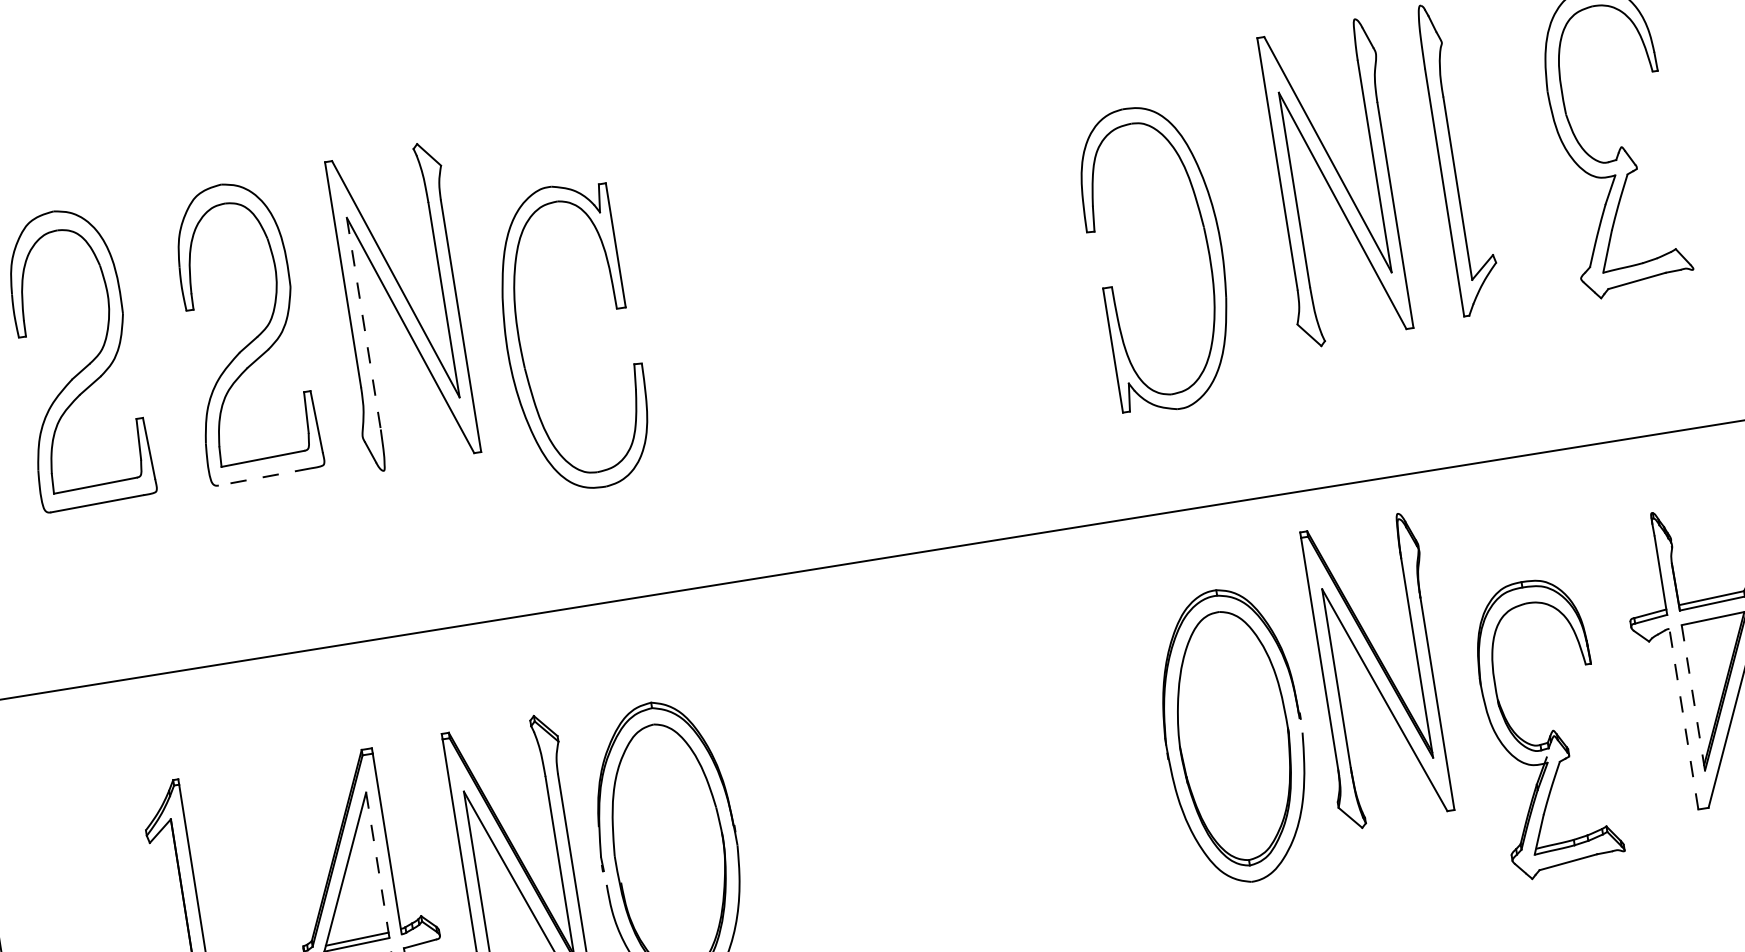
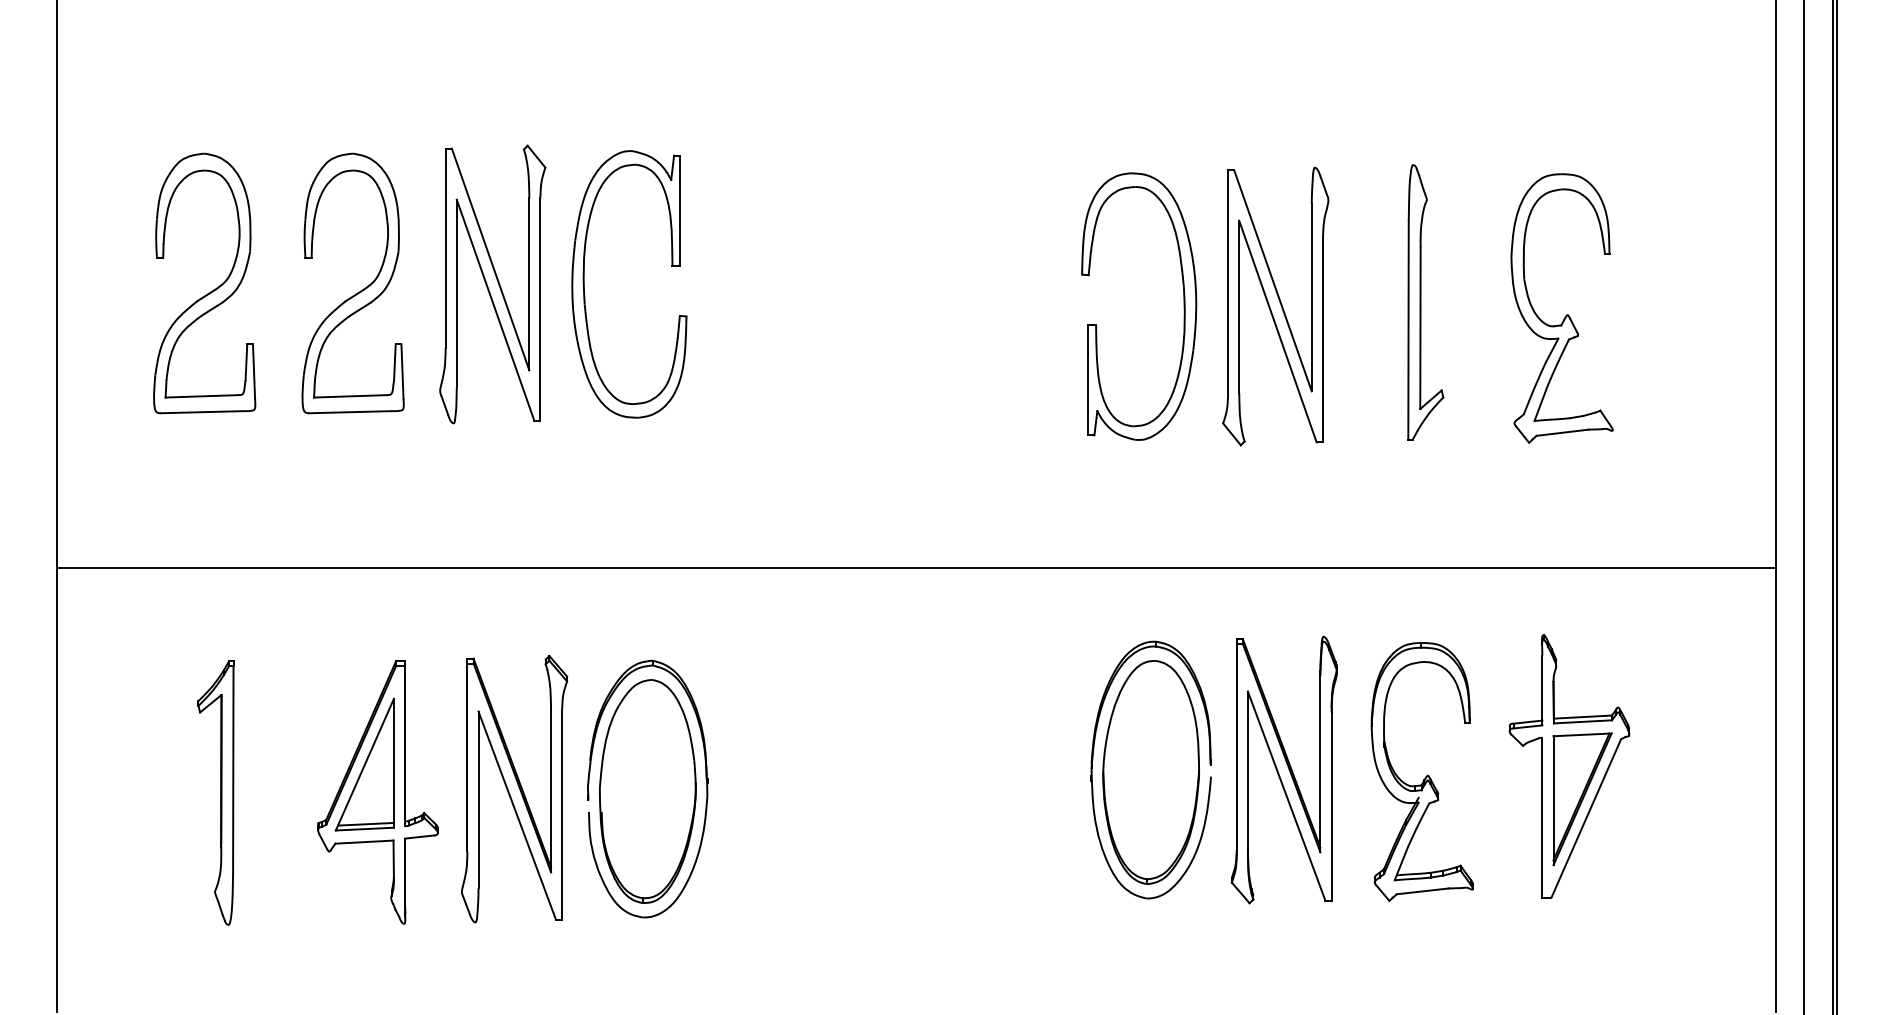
part: (1335, 183) -> (1275, 306), moved
part: (1207, 249) -> (1183, 306), moved
line: (363, 323) -> (456, 293), dashed -> solid
part: (521, 345) -> (584, 284), moved
line: (264, 477) -> (349, 412), dashed -> solid
part: (1376, 671) -> (1283, 770), moved
line: (1693, 697) -> (1553, 800), dashed -> solid
line: (1684, 718) -> (1542, 817), dashed -> solid
part: (1551, 730) -> (1426, 775), moved
line: (377, 865) -> (393, 763), dashed -> solid

